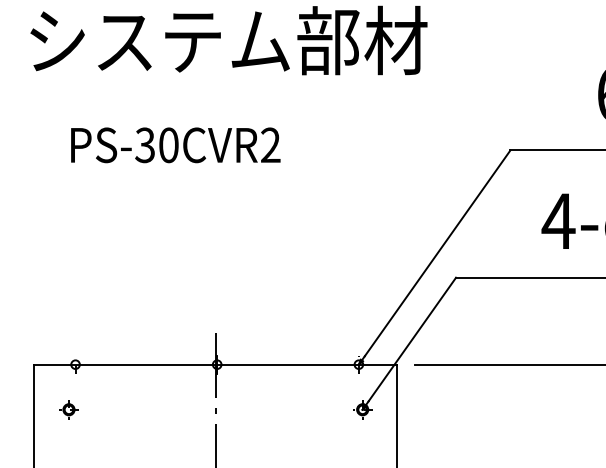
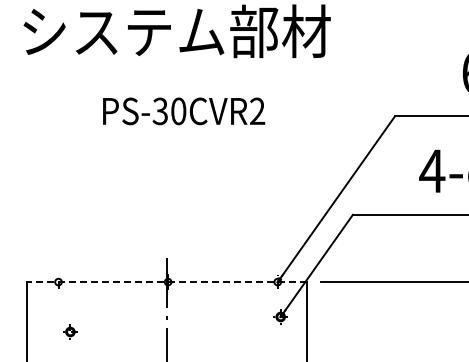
text: (176, 145) -> (184, 111), moved
line: (215, 365) -> (166, 282), solid -> dashed
part: (69, 409) -> (70, 331), moved

